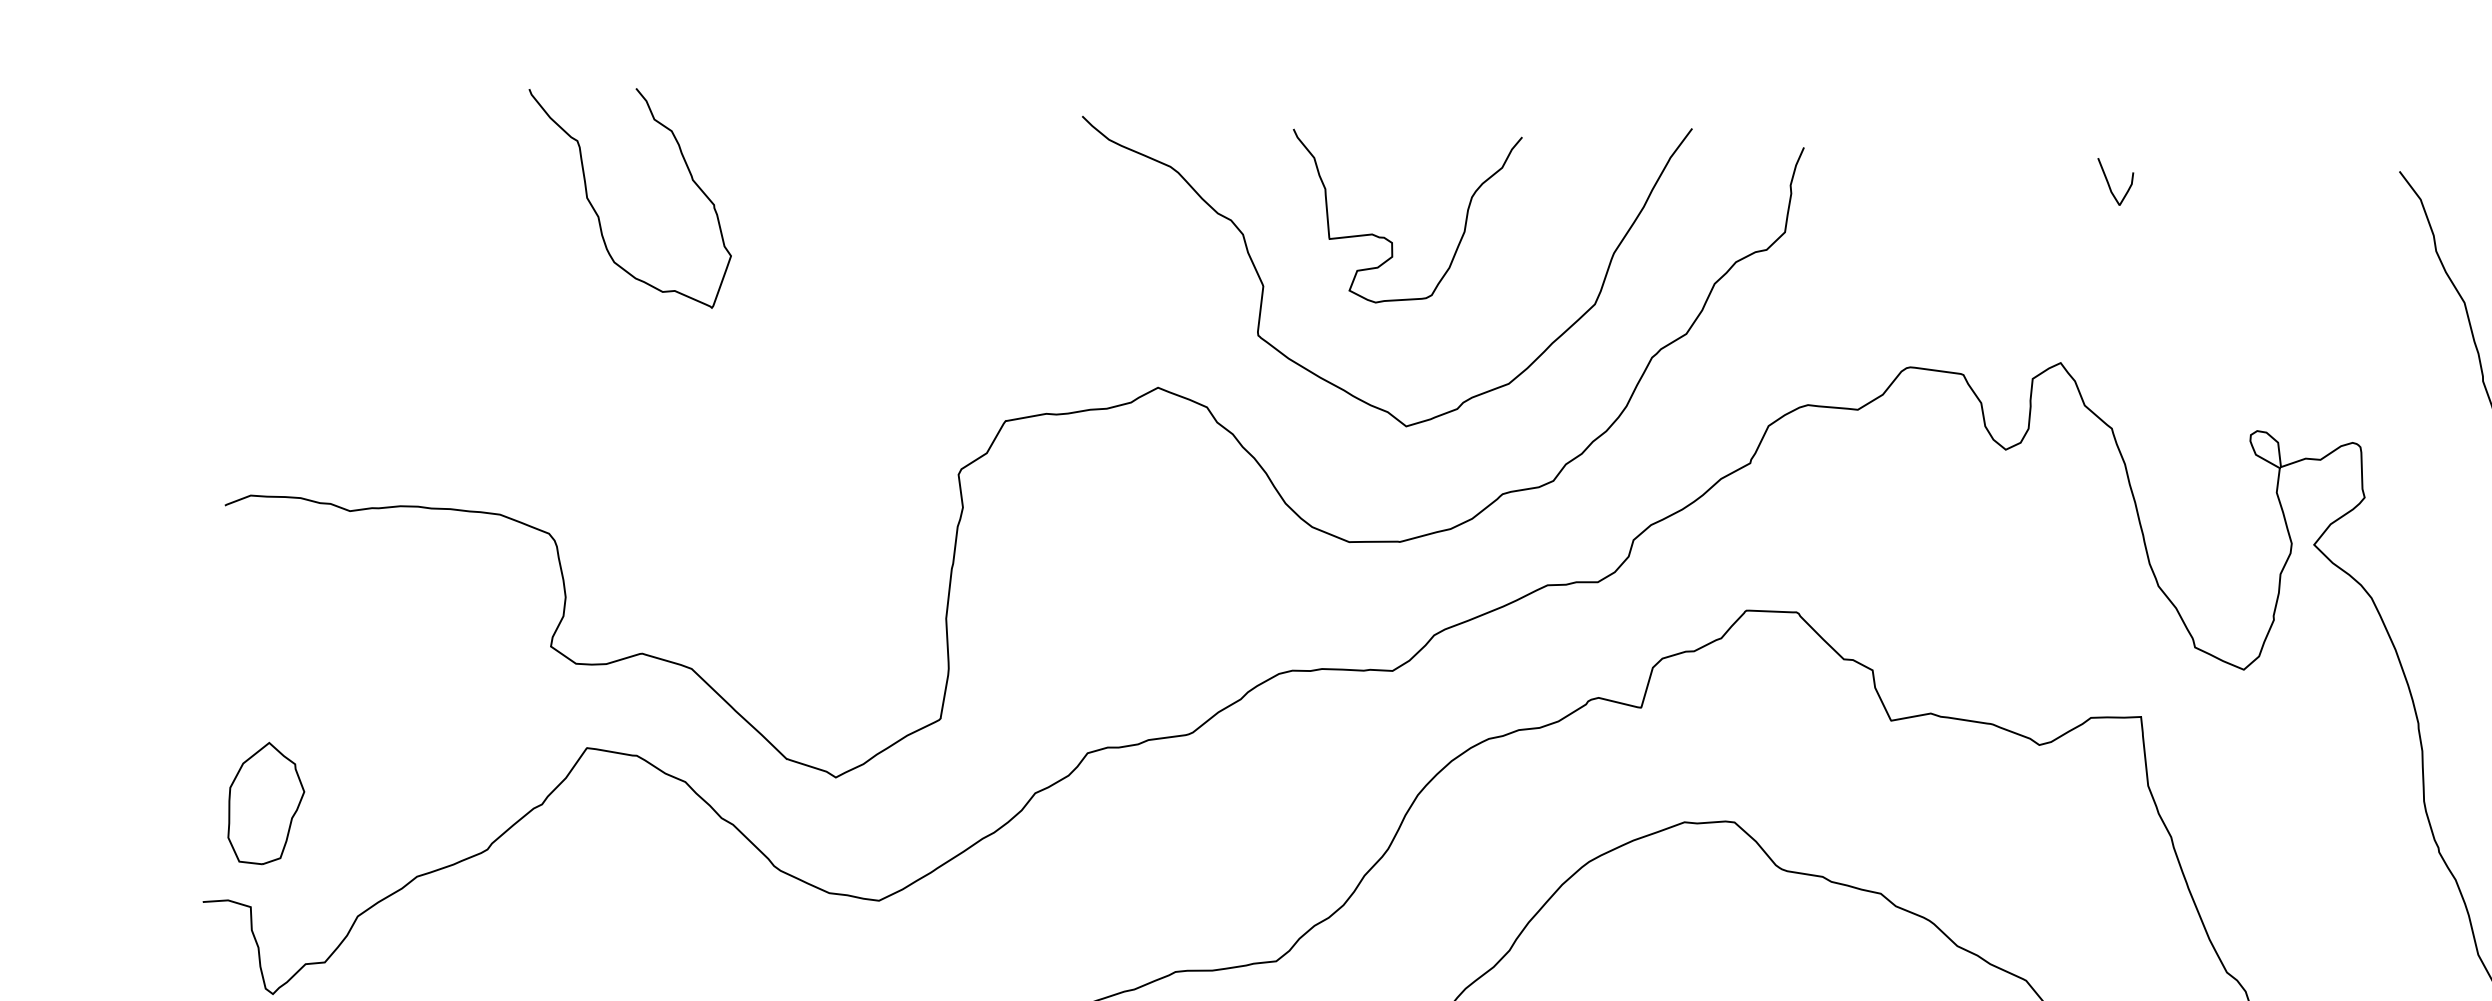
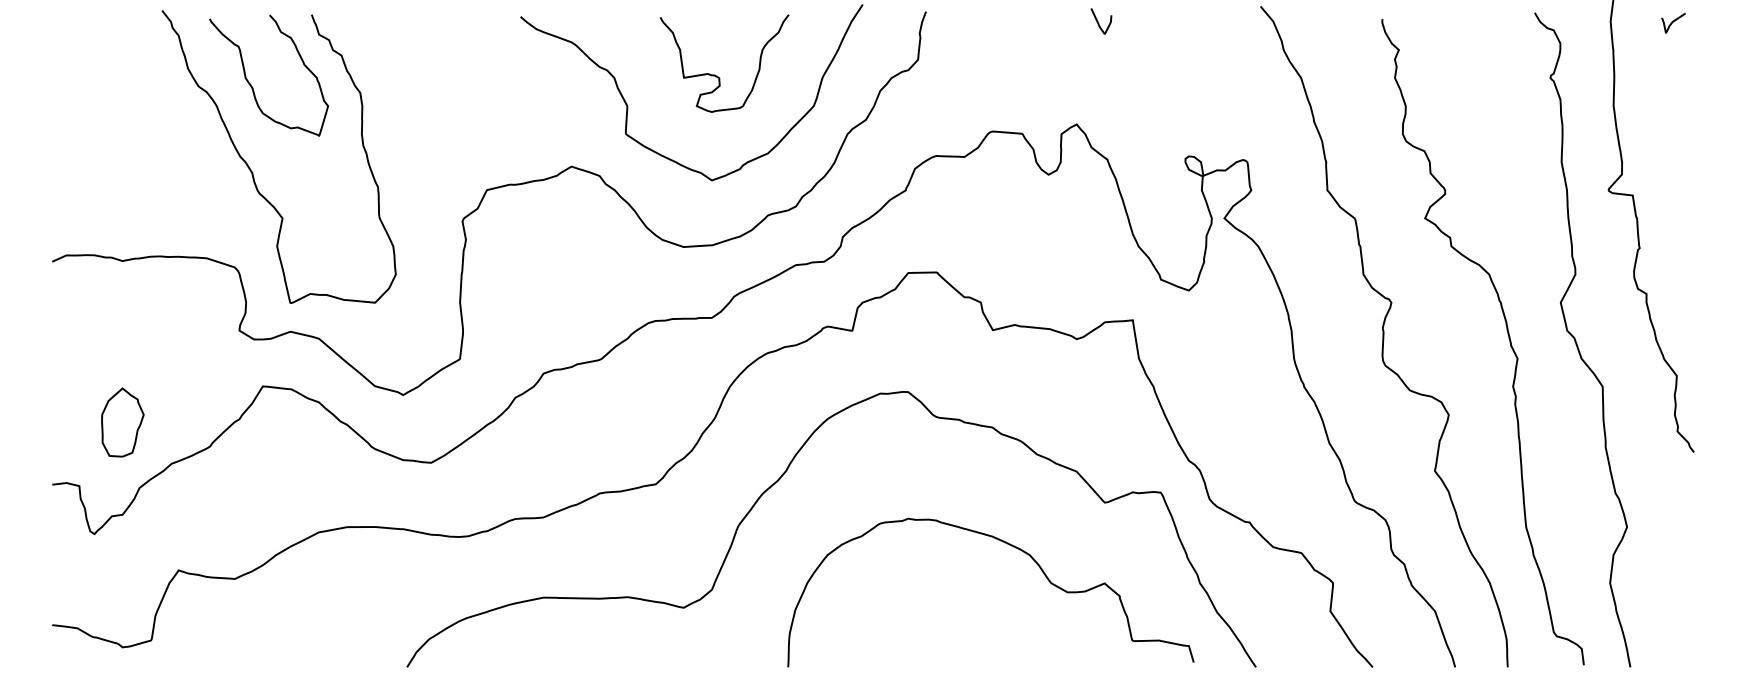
curve: (1385, 236) -> (715, 74), moved
curve: (588, 361) -> (251, 169), added
part: (265, 803) -> (122, 422), moved

